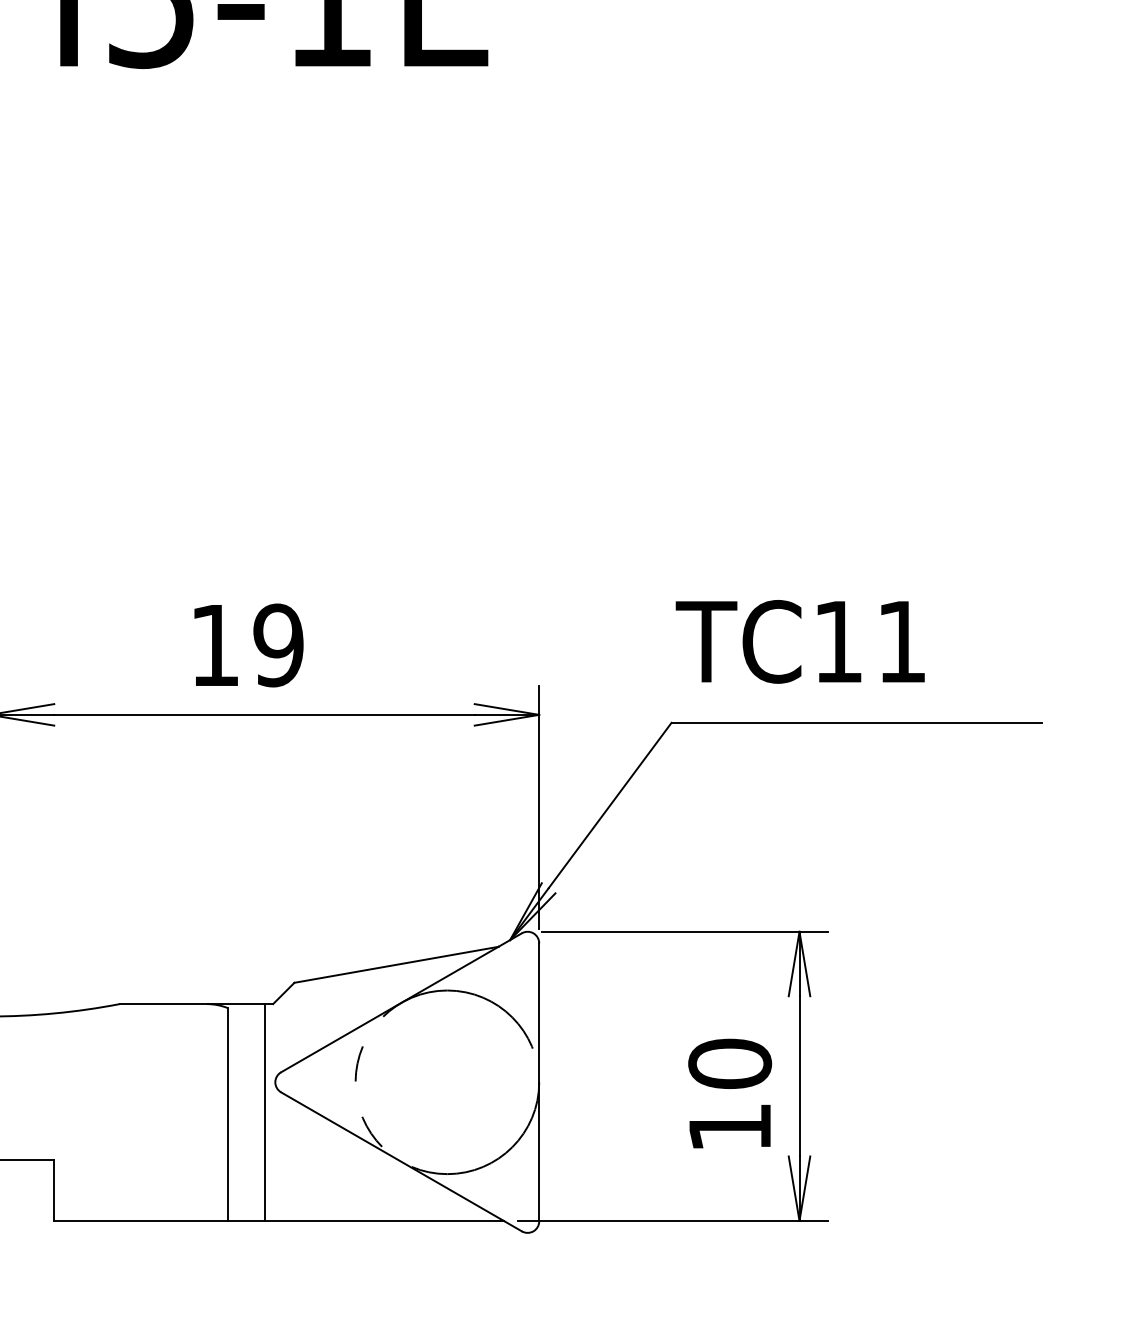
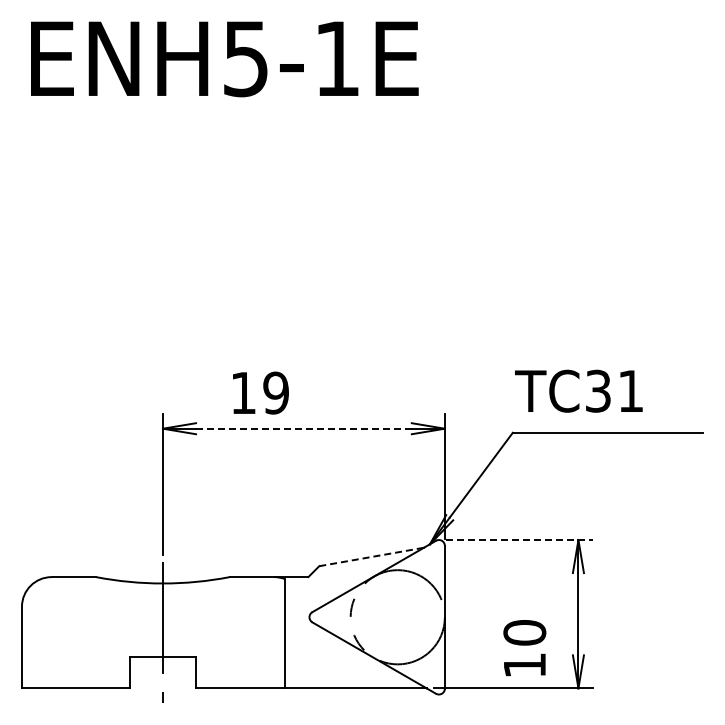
text: (838, 640) -> (598, 390), TC11 -> TC31
text: (248, 644) -> (260, 392), moved
line: (263, 714) -> (303, 428), solid -> dashed
line: (686, 932) -> (520, 540), solid -> dashed
line: (398, 963) -> (372, 556), solid -> dashed
text: (729, 1094) -> (524, 648), moved
line: (263, 1112) -> (303, 632), removed

